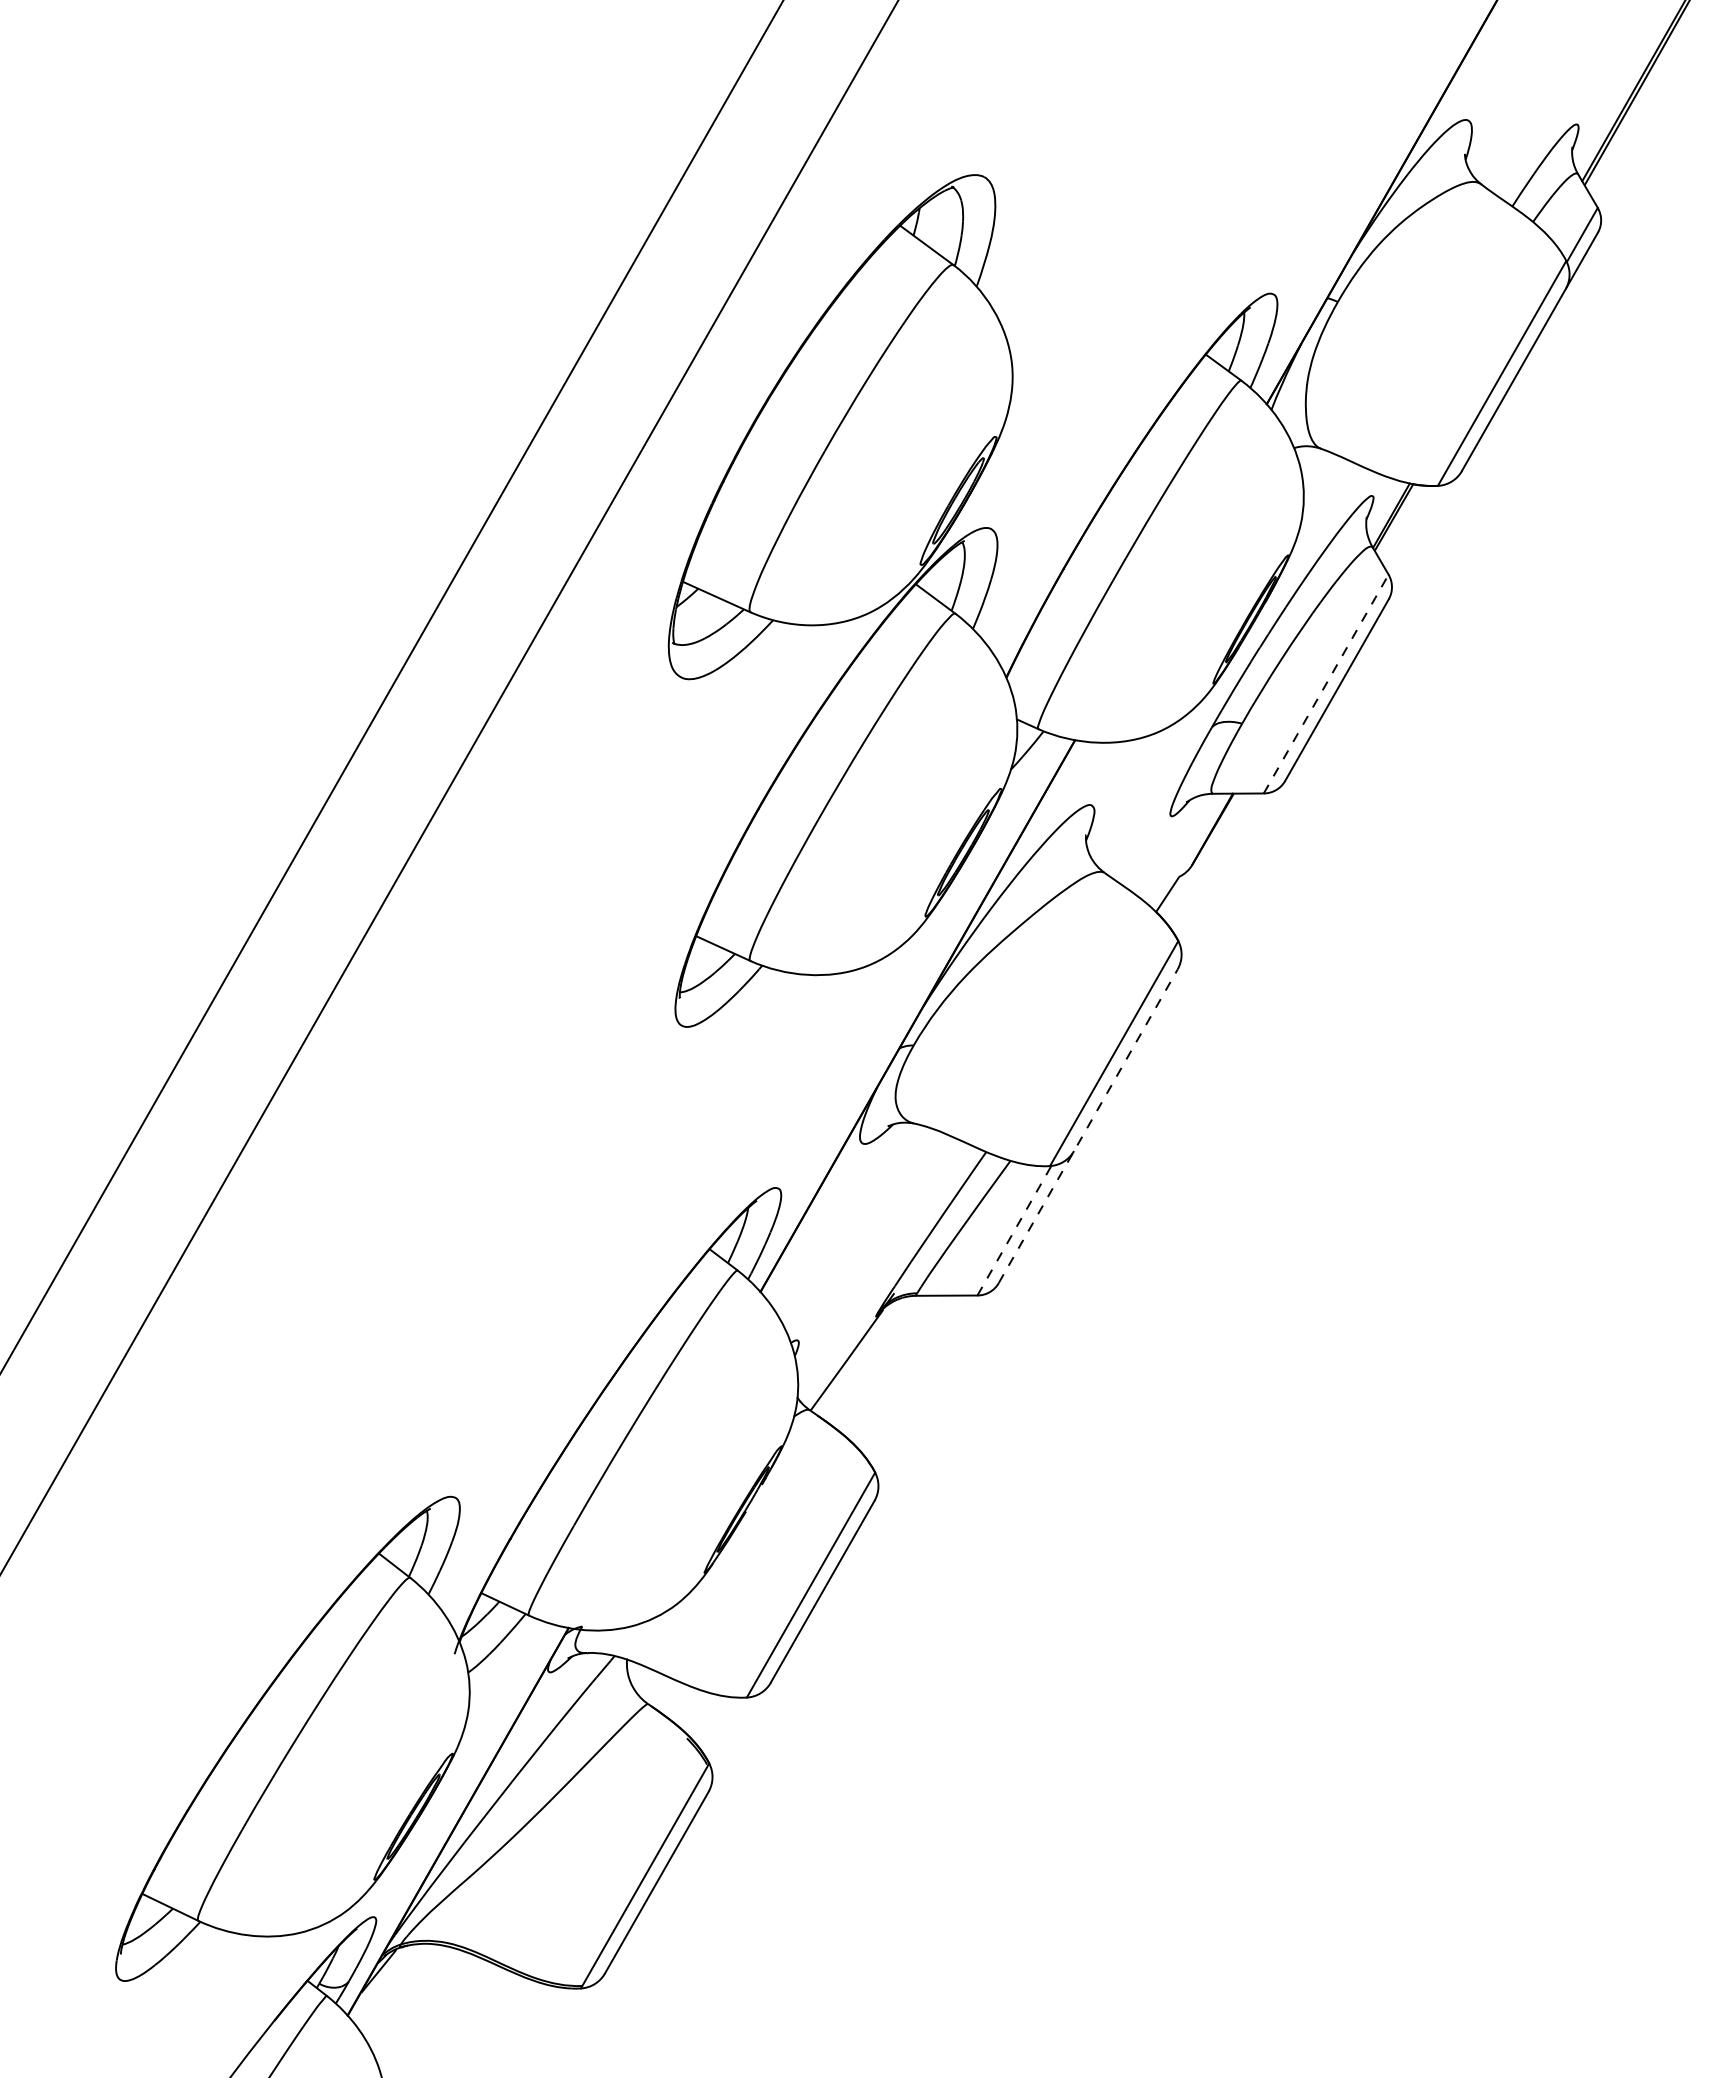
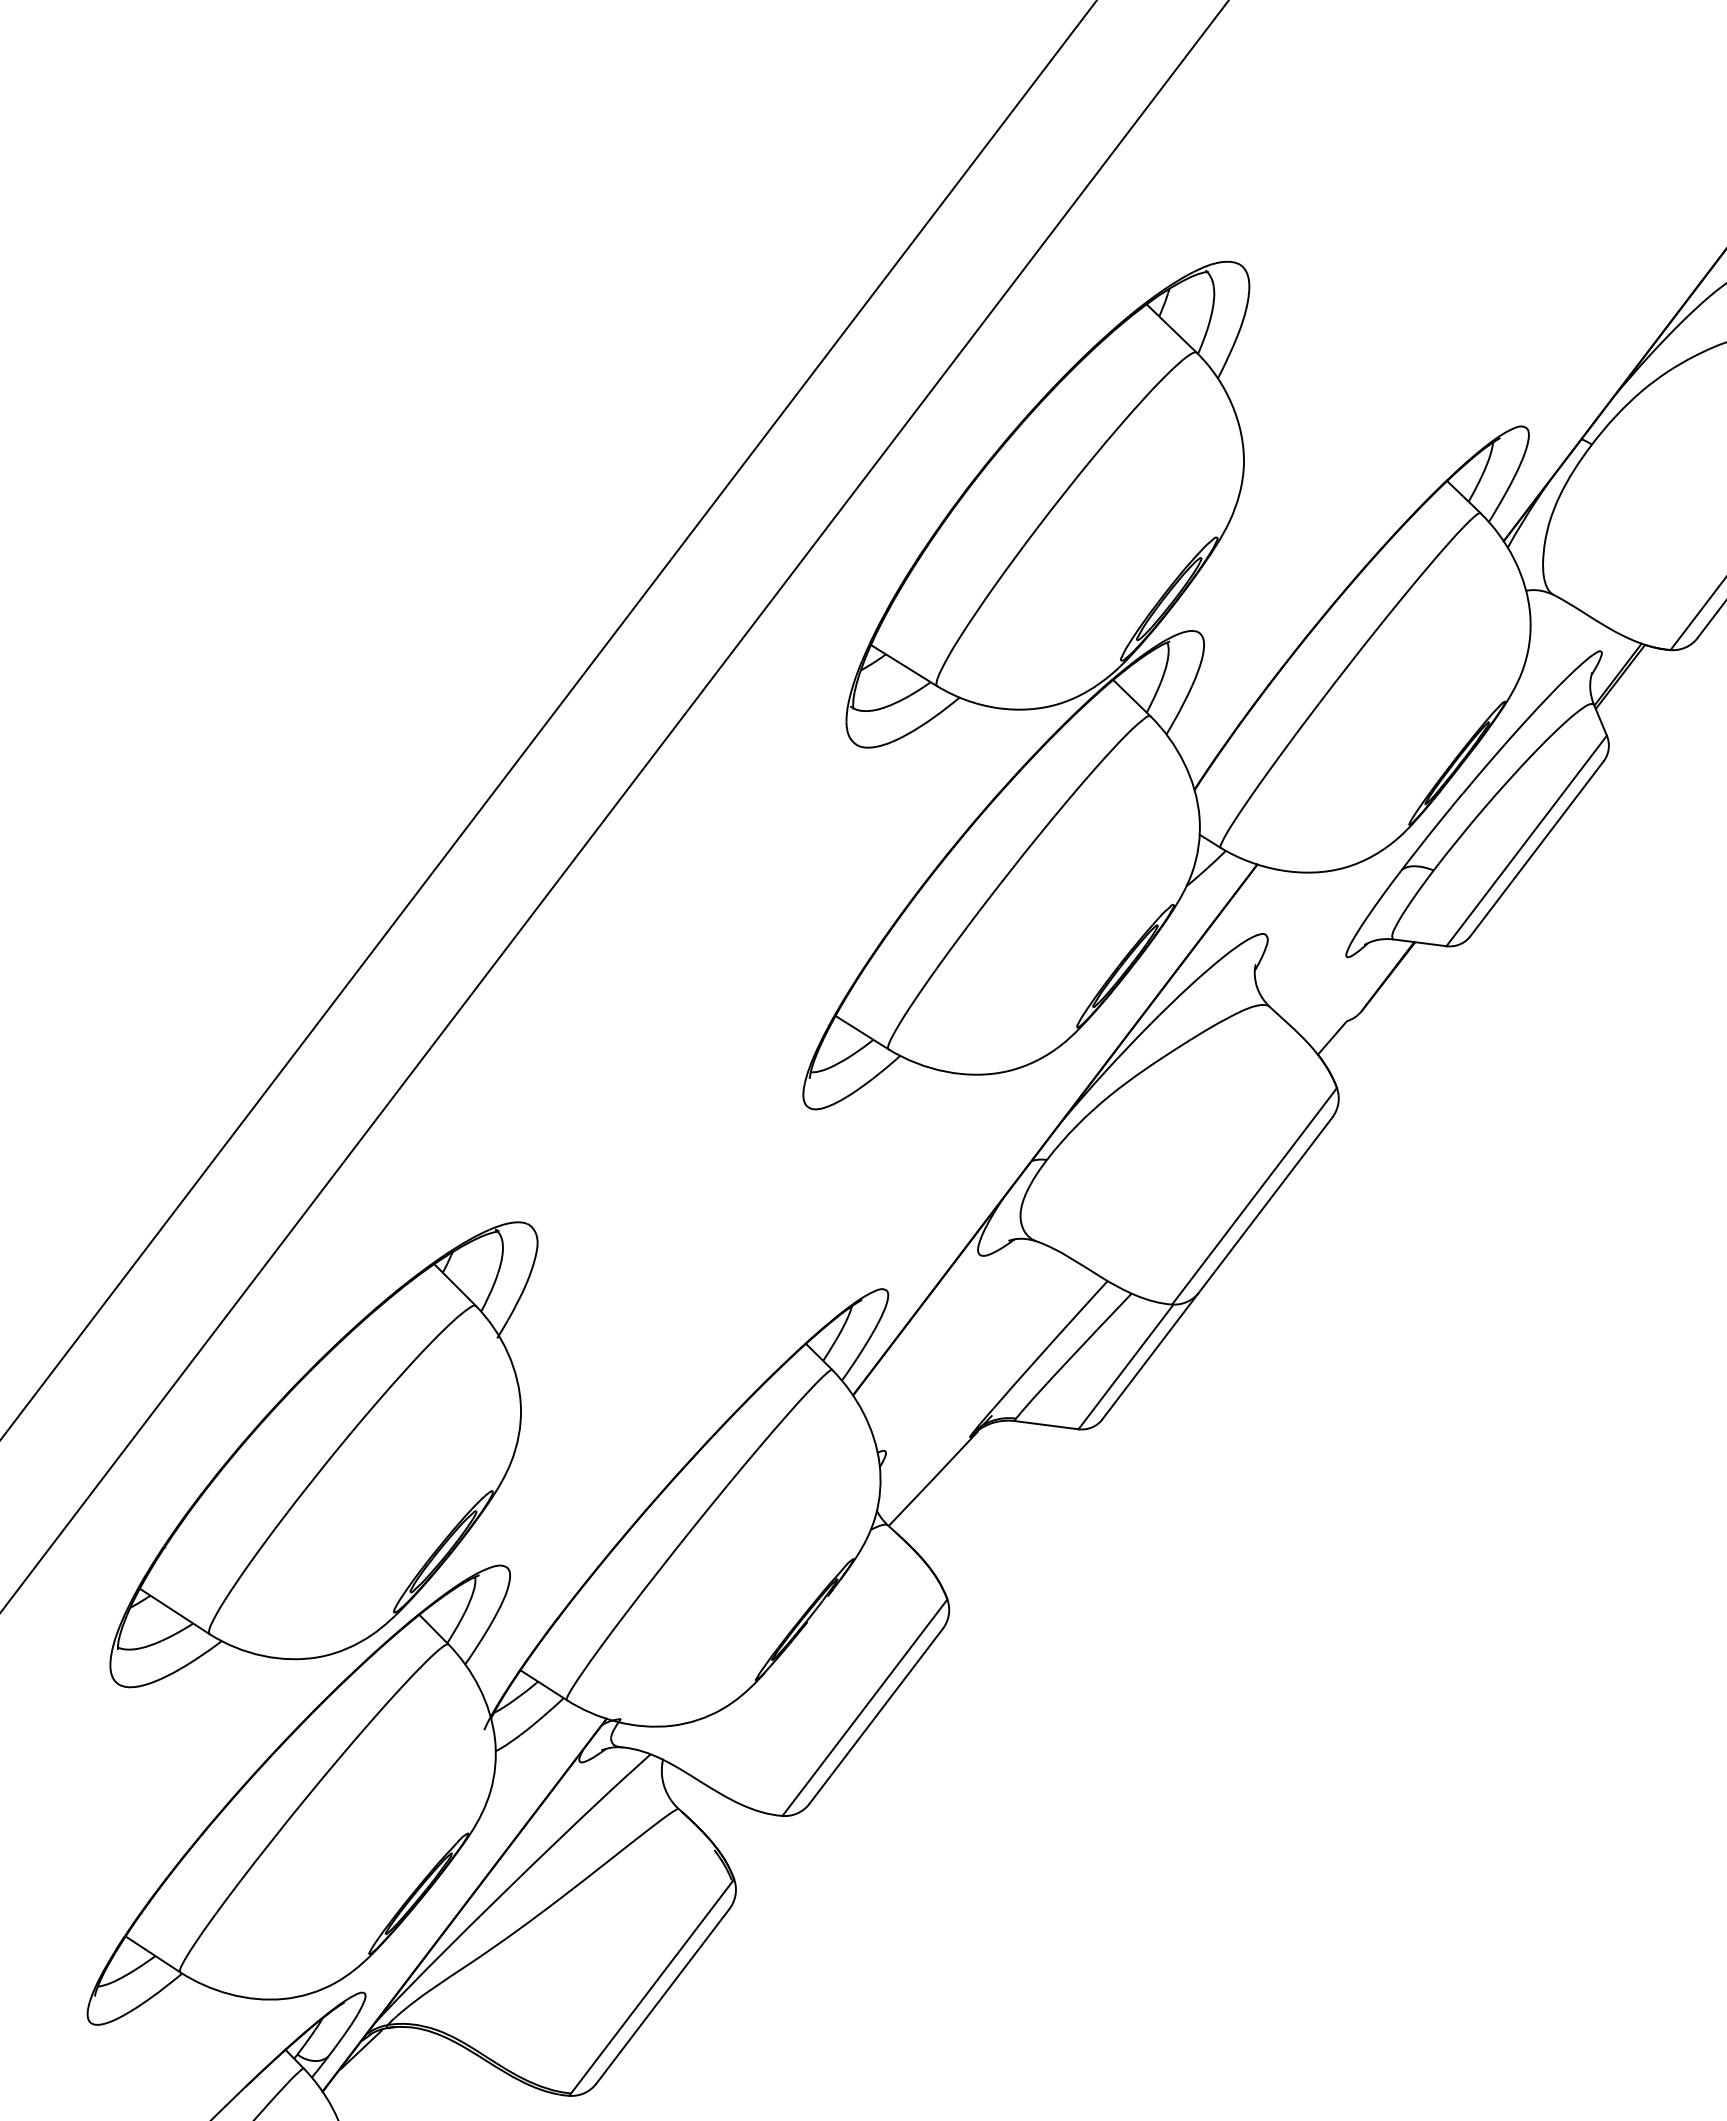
line: (1326, 684) -> (1526, 841), dashed -> solid
line: (1088, 1125) -> (1217, 1267), dashed -> solid
line: (1014, 1230) -> (1126, 1366), dashed -> solid
part: (271, 1414) -> (326, 1455), added

